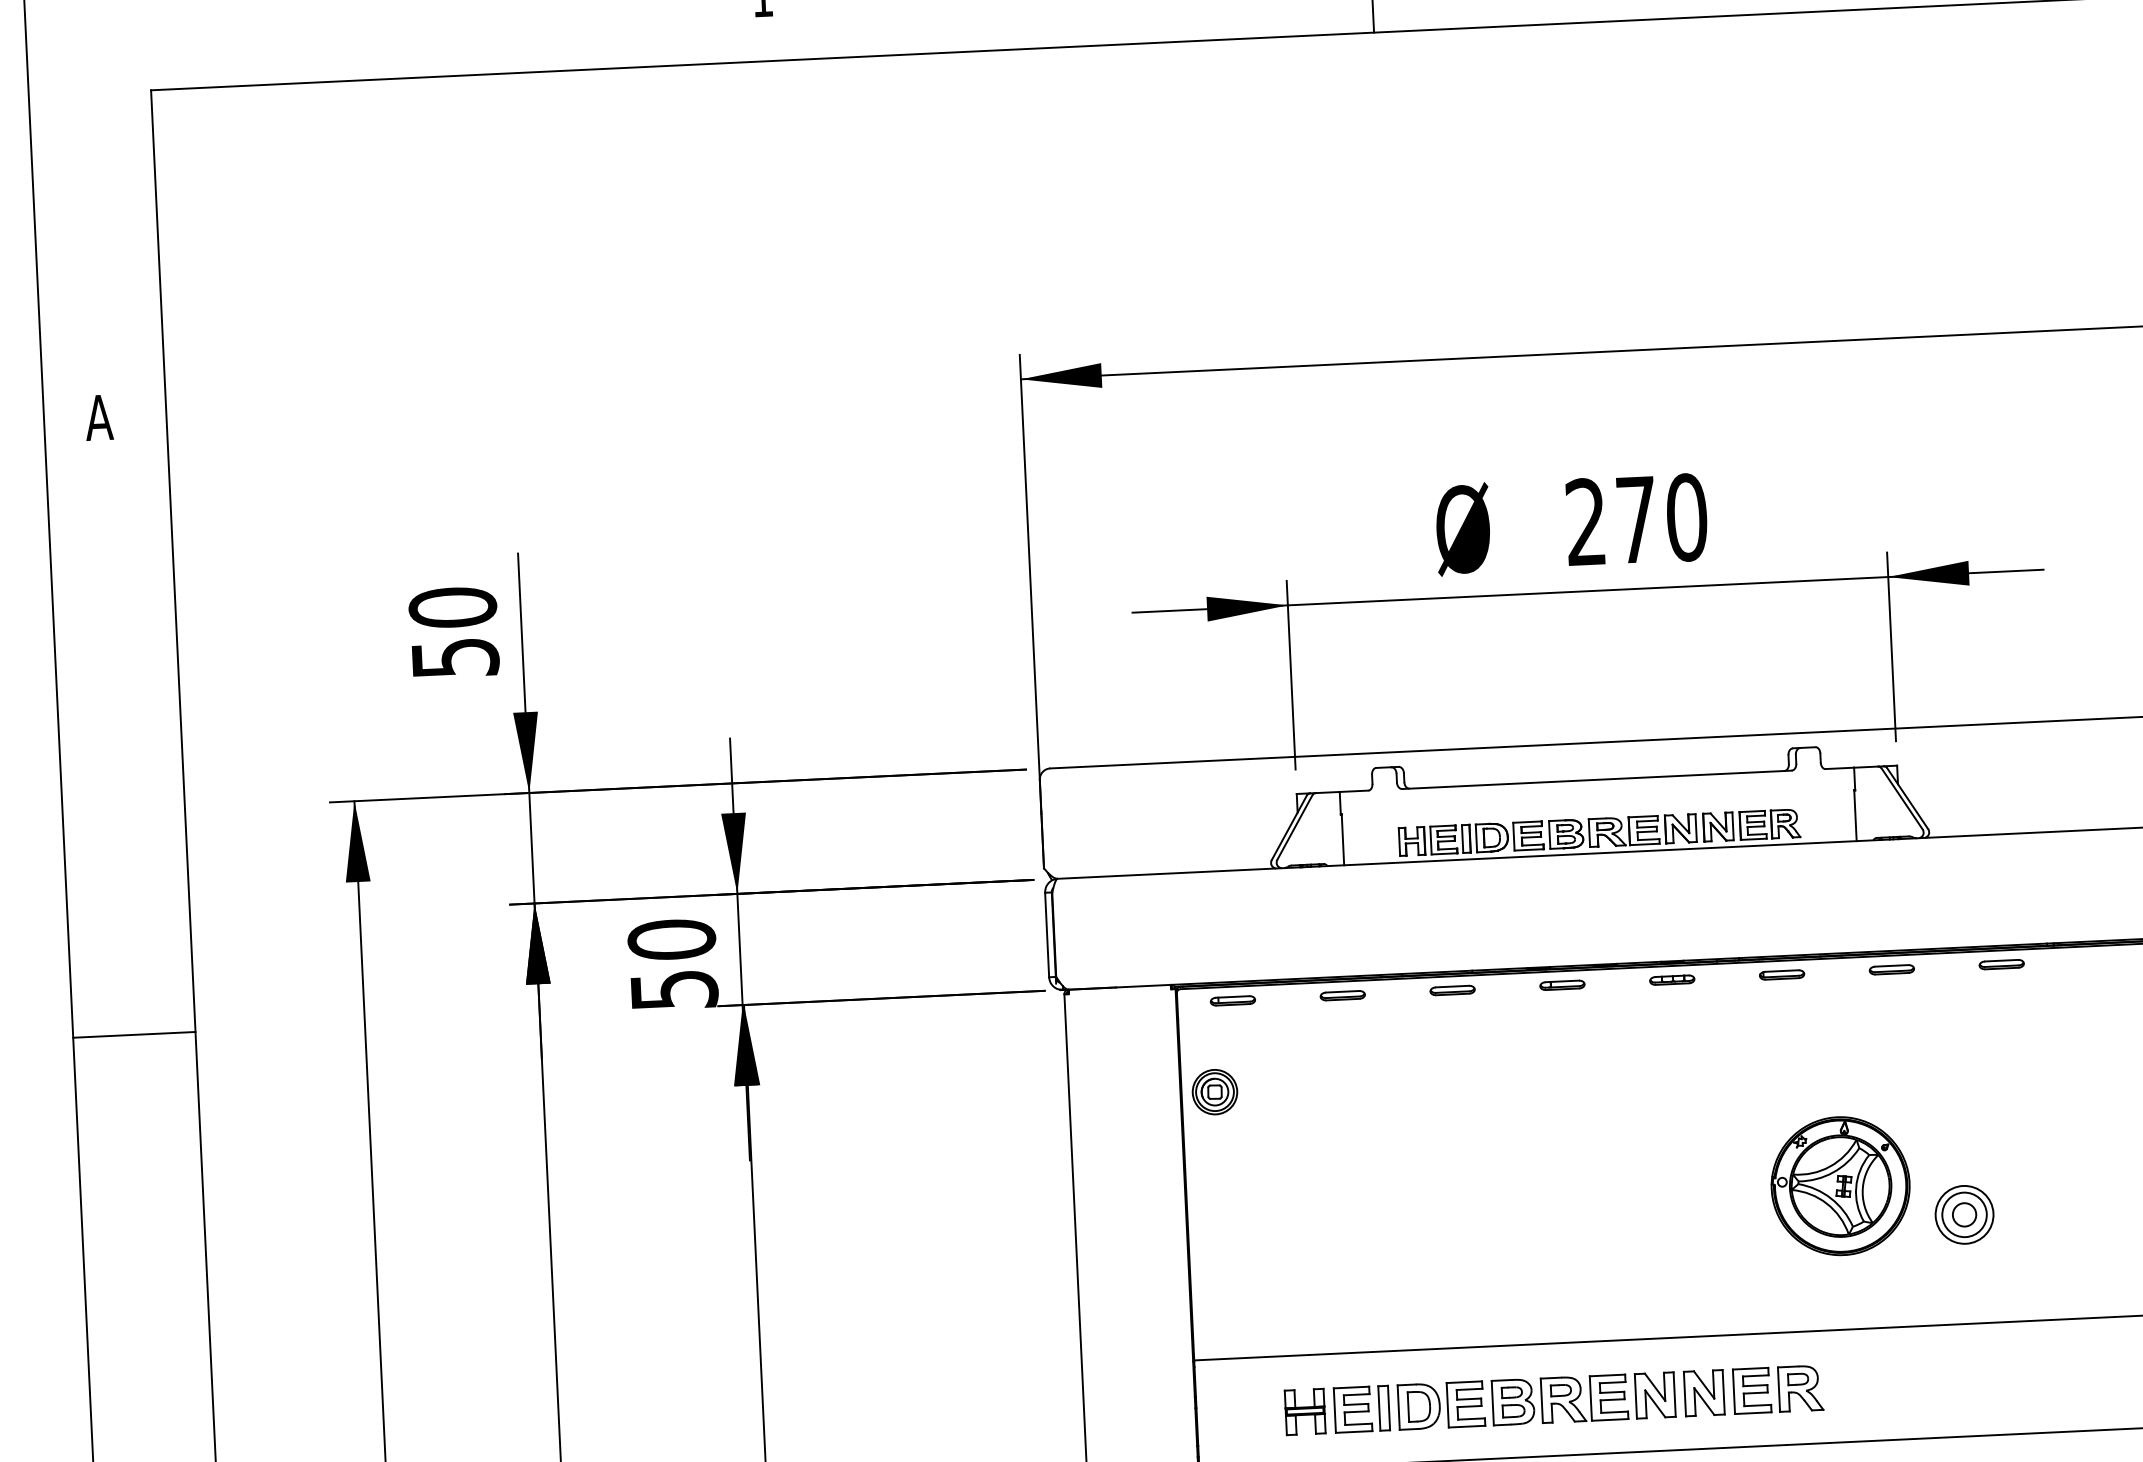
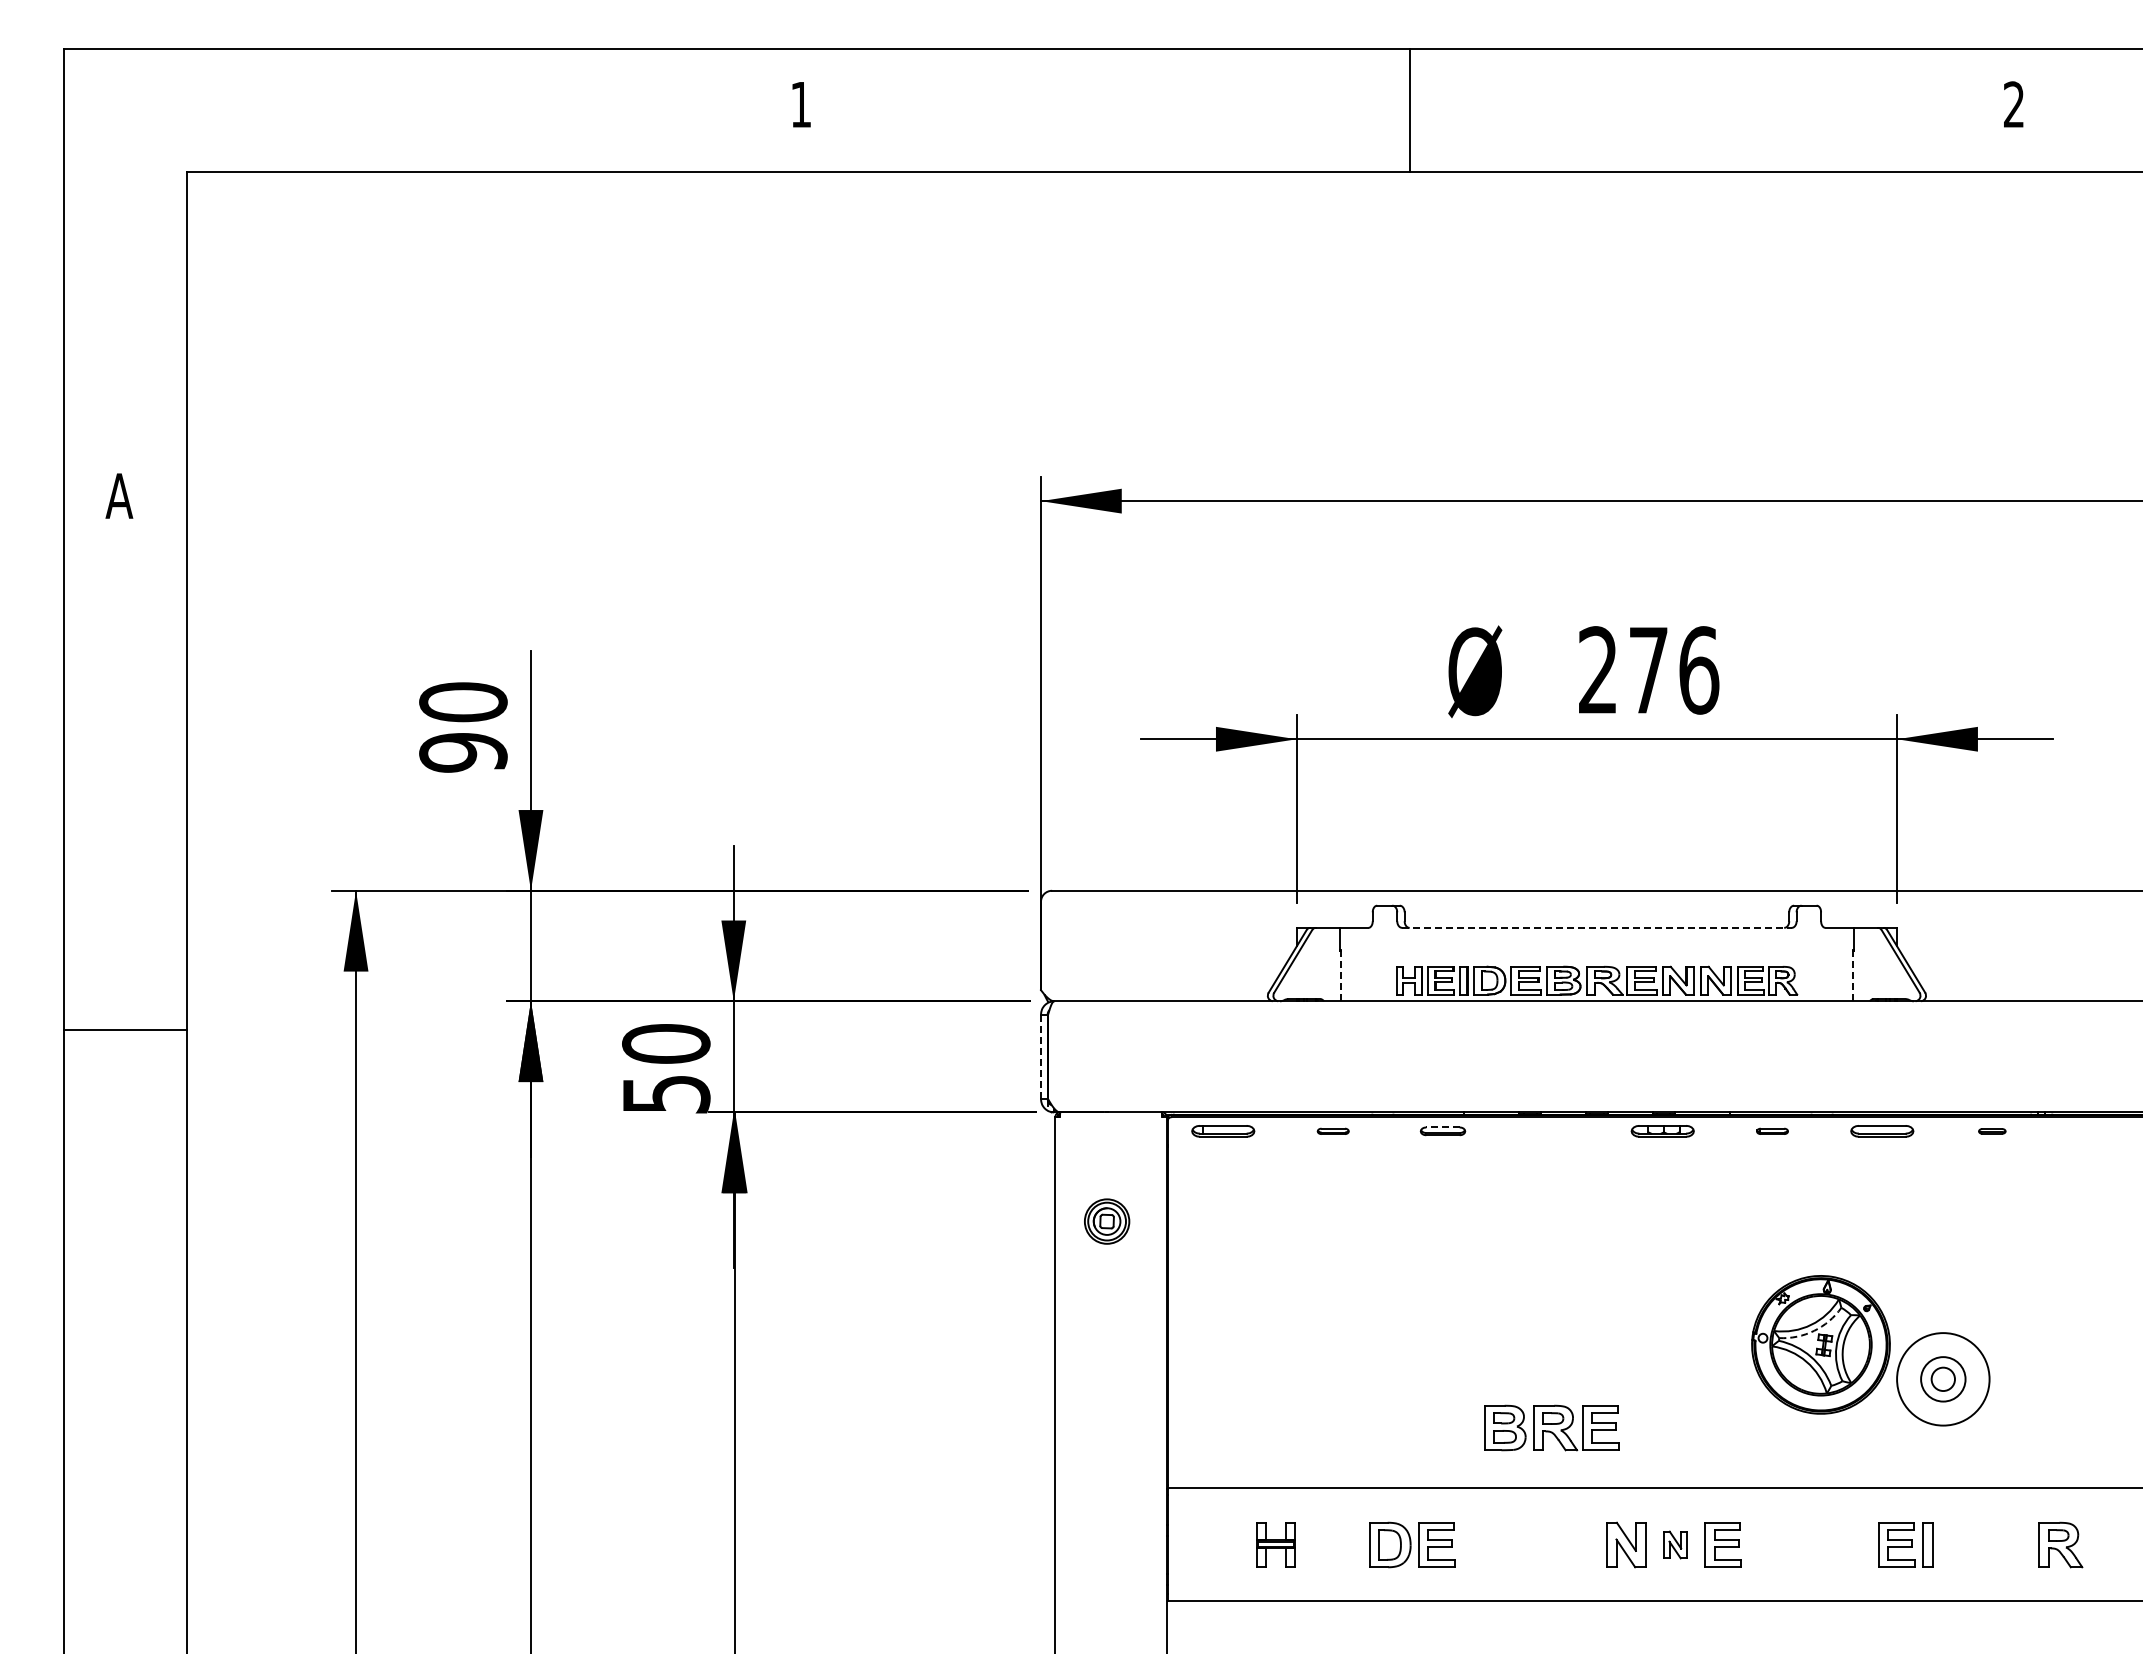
text: (1687, 517) -> (1699, 670), 270 -> 276
text: (455, 657) -> (463, 752), 50 -> 90
line: (1596, 779) -> (1596, 927), solid -> dashed
line: (1855, 815) -> (1853, 975), solid -> dashed
line: (1342, 839) -> (1340, 975), solid -> dashed
line: (1046, 935) -> (1040, 1057), solid -> dashed
part: (2002, 964) -> (1992, 1131), size x0.6
part: (1892, 969) -> (1882, 1131), size x1.4
part: (1782, 975) -> (1772, 1131), size x0.7
part: (1672, 980) -> (1662, 1131), size x1.4
part: (1562, 985) -> (1552, 1131), removed
line: (1452, 986) -> (1443, 1127), solid -> dashed
part: (1343, 995) -> (1333, 1131), size x0.7
part: (1233, 1001) -> (1223, 1131), size x1.4
line: (134, 1034) -> (125, 1029), moved
part: (1215, 1092) -> (1107, 1221), moved
arc: (1833, 1172) -> (1814, 1330), solid -> dashed
circle: (1964, 1215) -> (1943, 1379), size x1.6
part: (1800, 1388) -> (2060, 1544), moved
part: (1704, 1392) -> (1675, 1544), size x0.6
part: (1559, 1399) -> (1551, 1427), moved
part: (1361, 1408) -> (1905, 1544), moved

